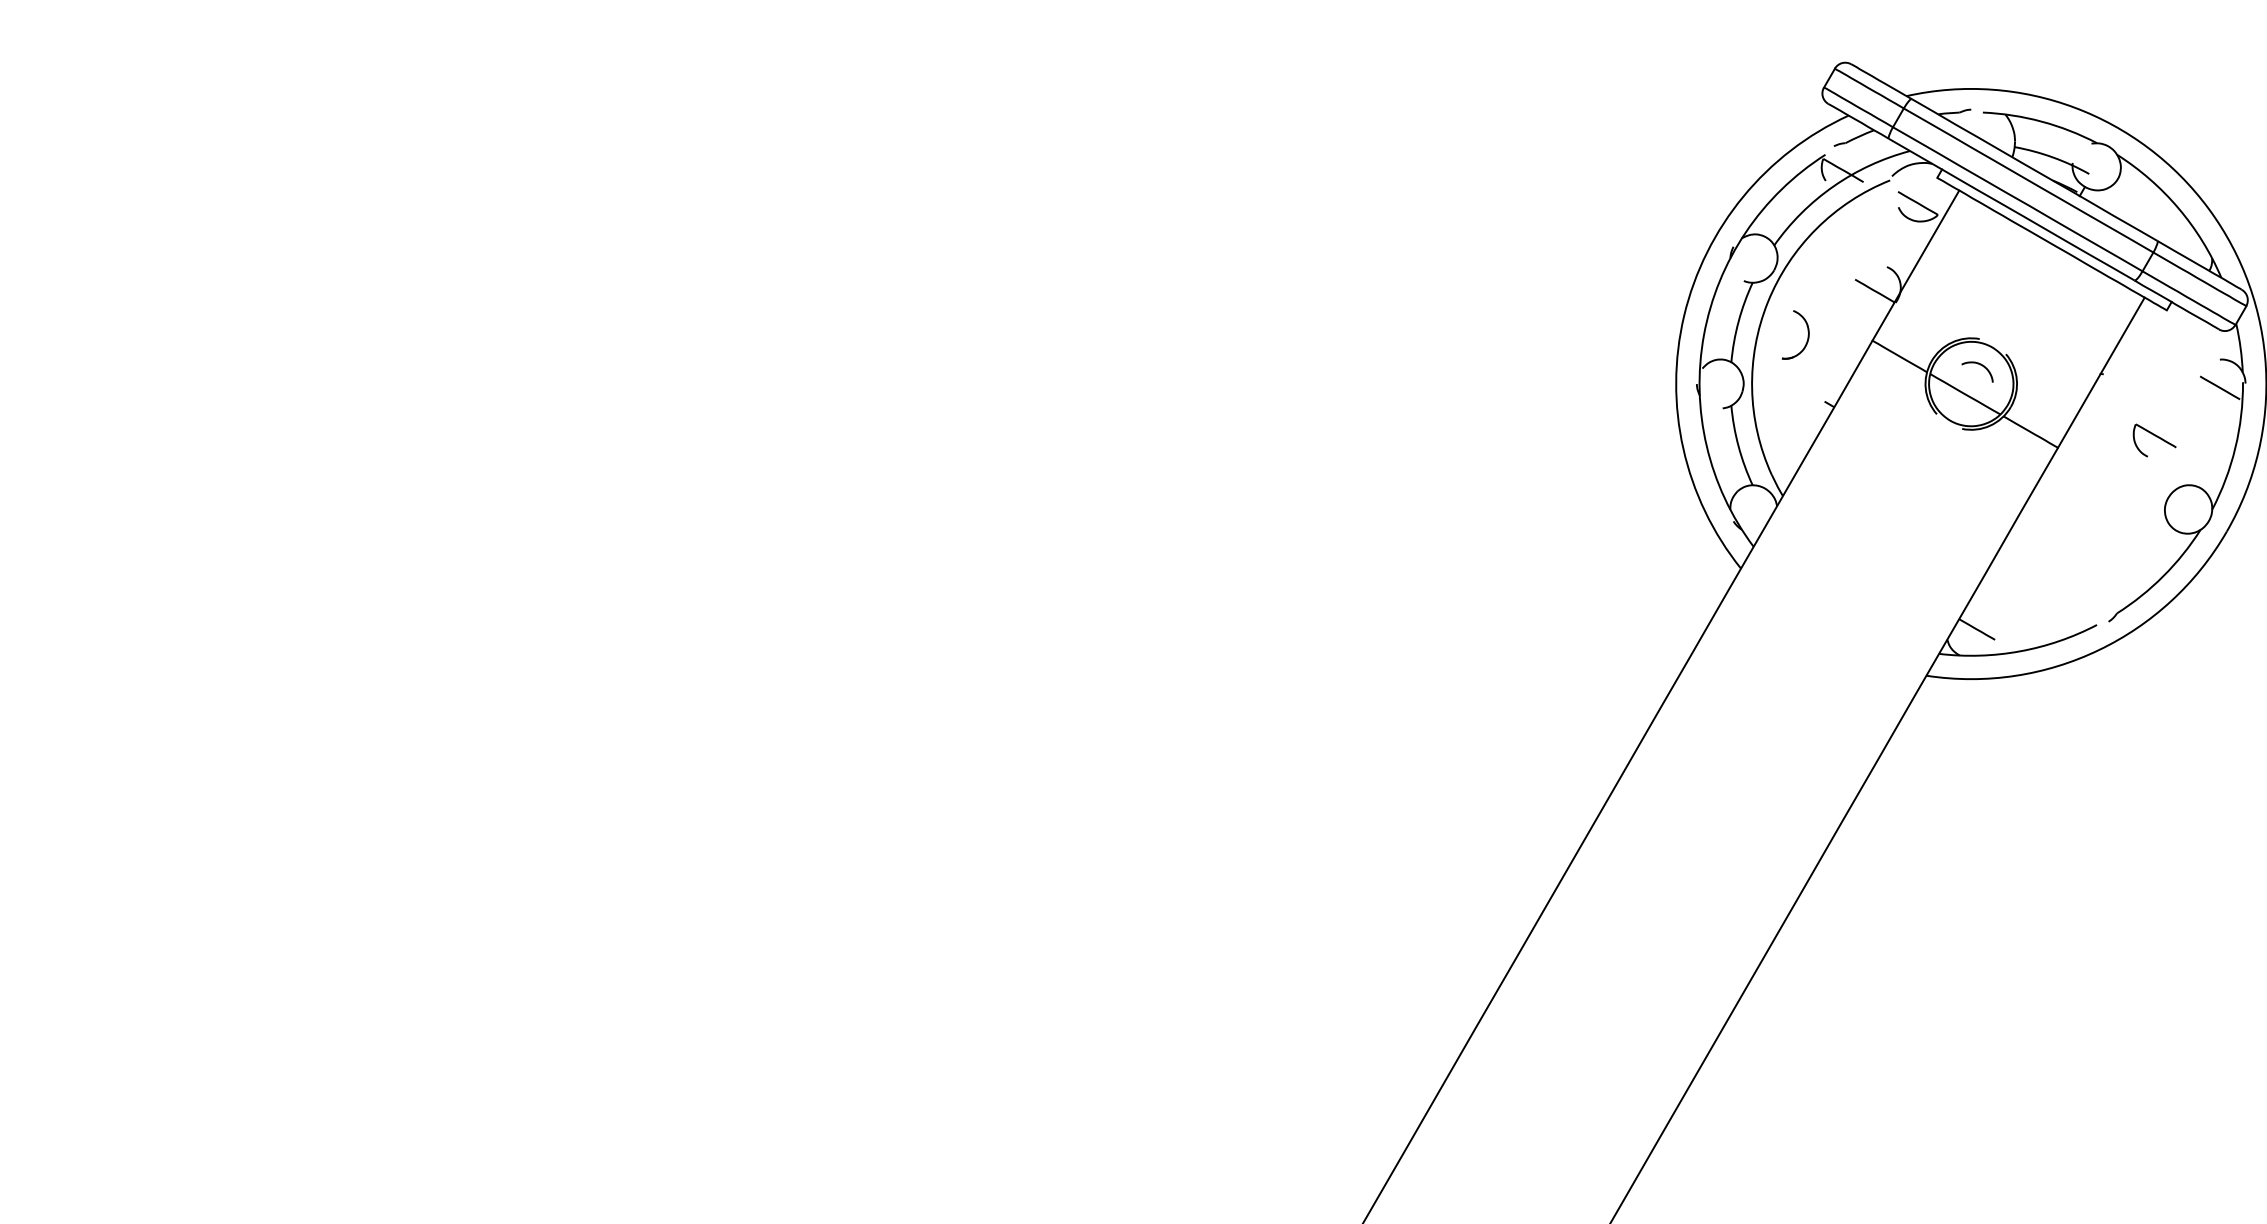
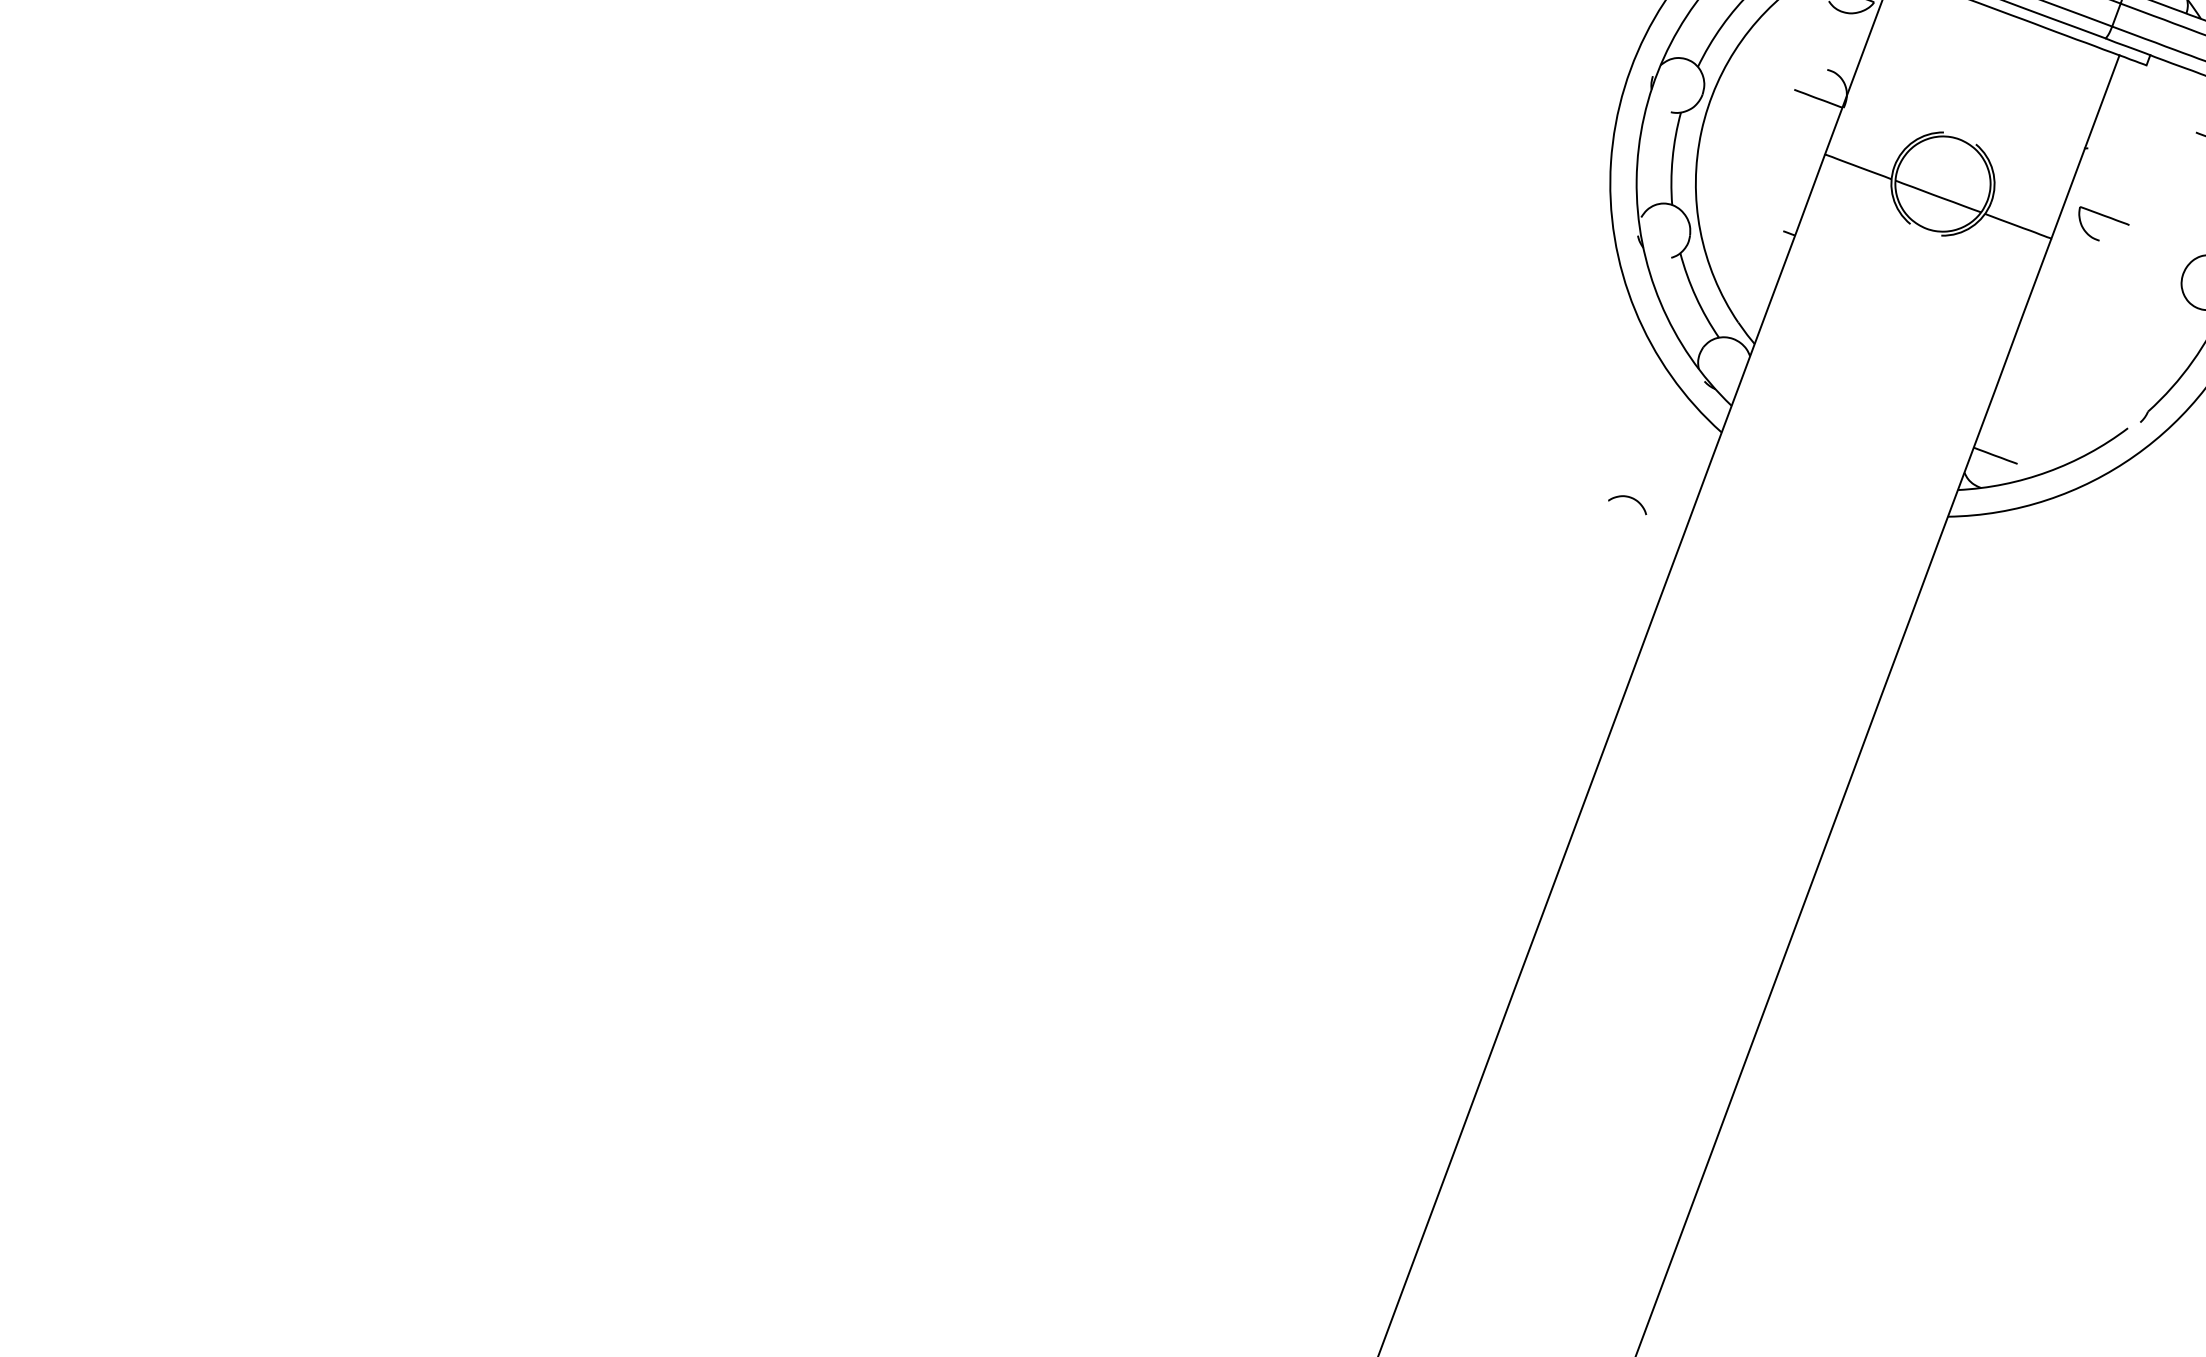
part: (1807, 335) -> (1751, 160), removed
curve: (1980, 365) -> (1629, 498), moved
part: (2154, 440) -> (2103, 221), moved

